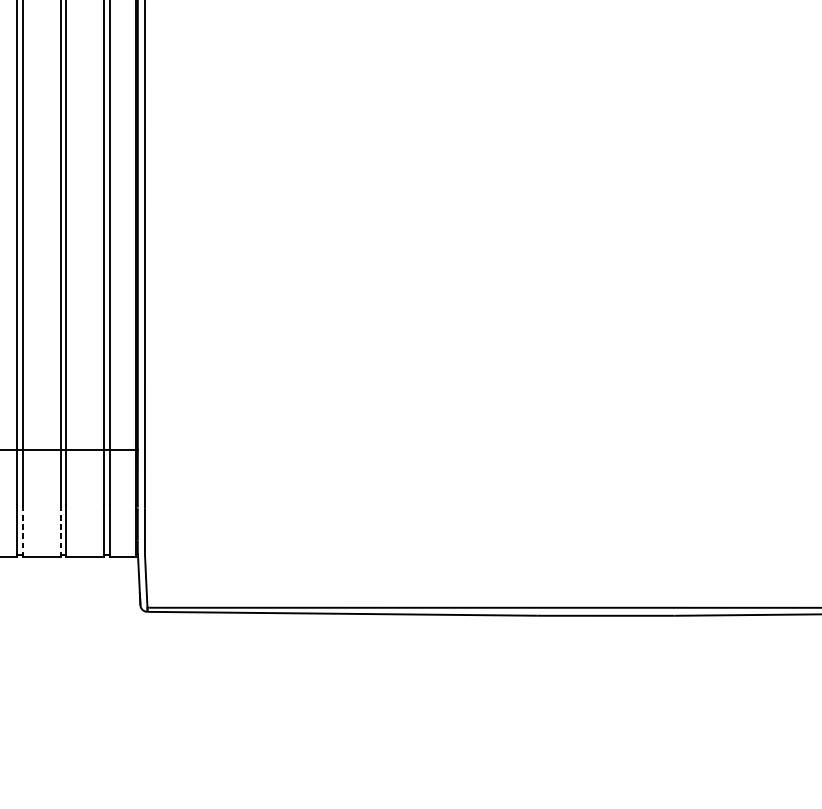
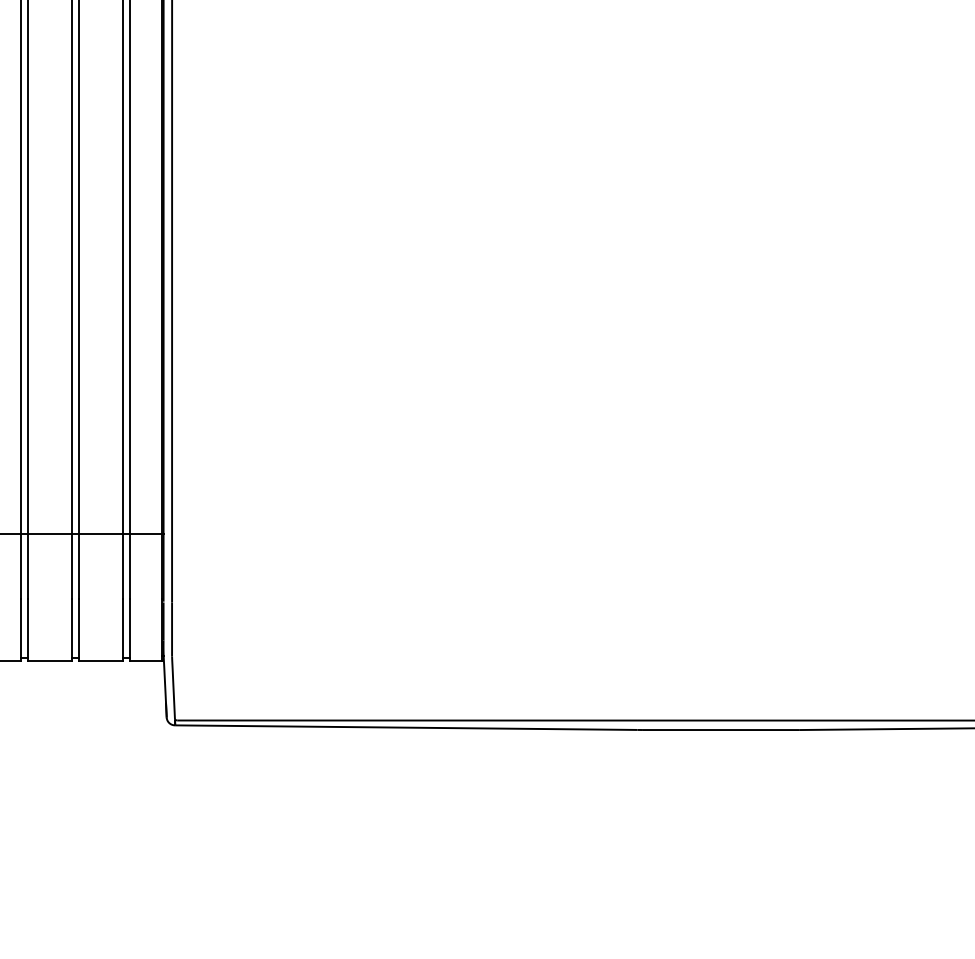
line: (23, 531) -> (27, 629), dashed -> solid
line: (60, 531) -> (71, 629), dashed -> solid

